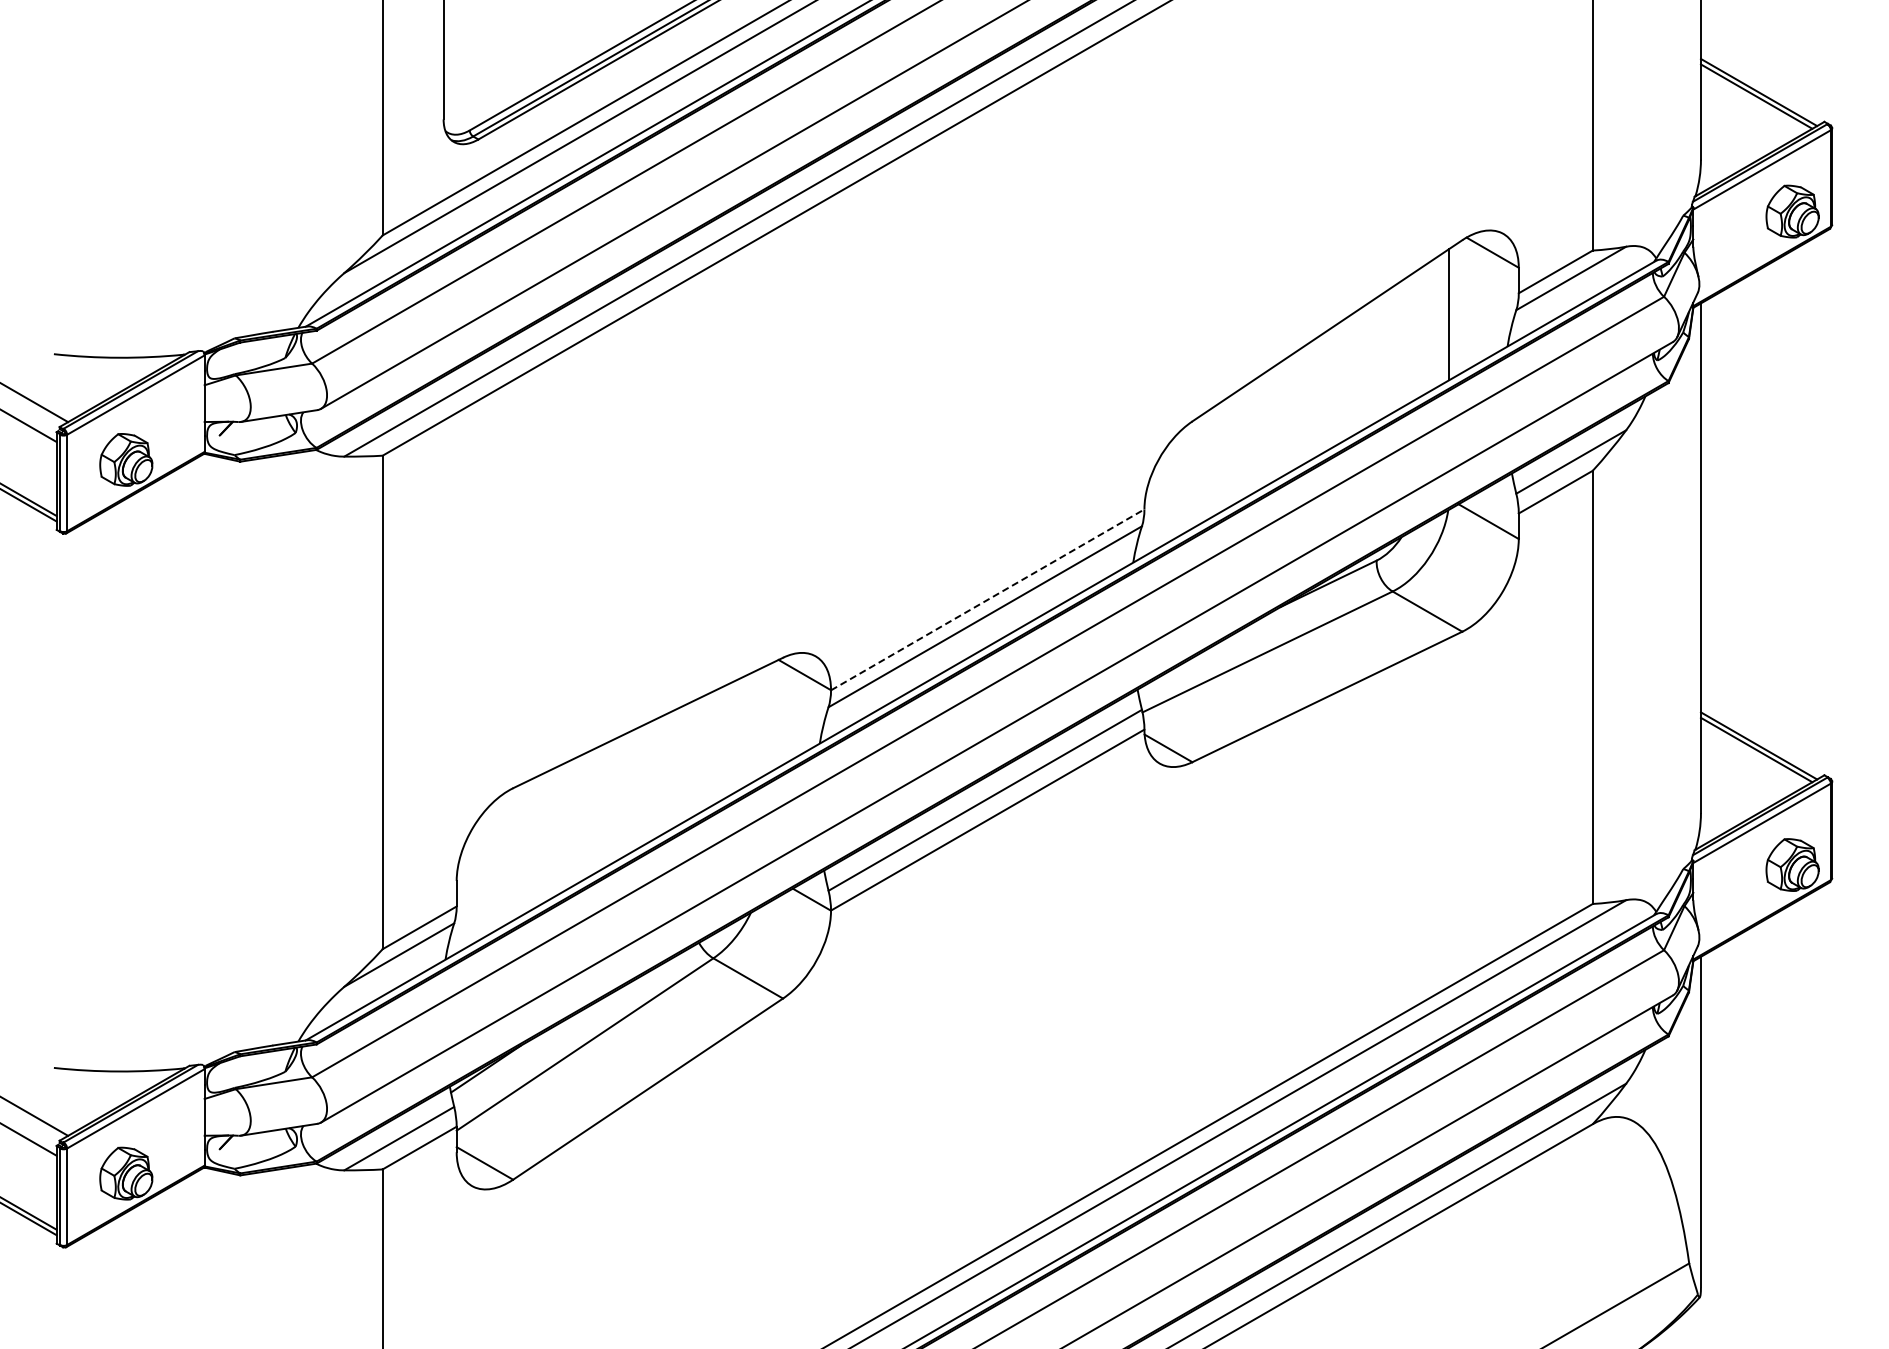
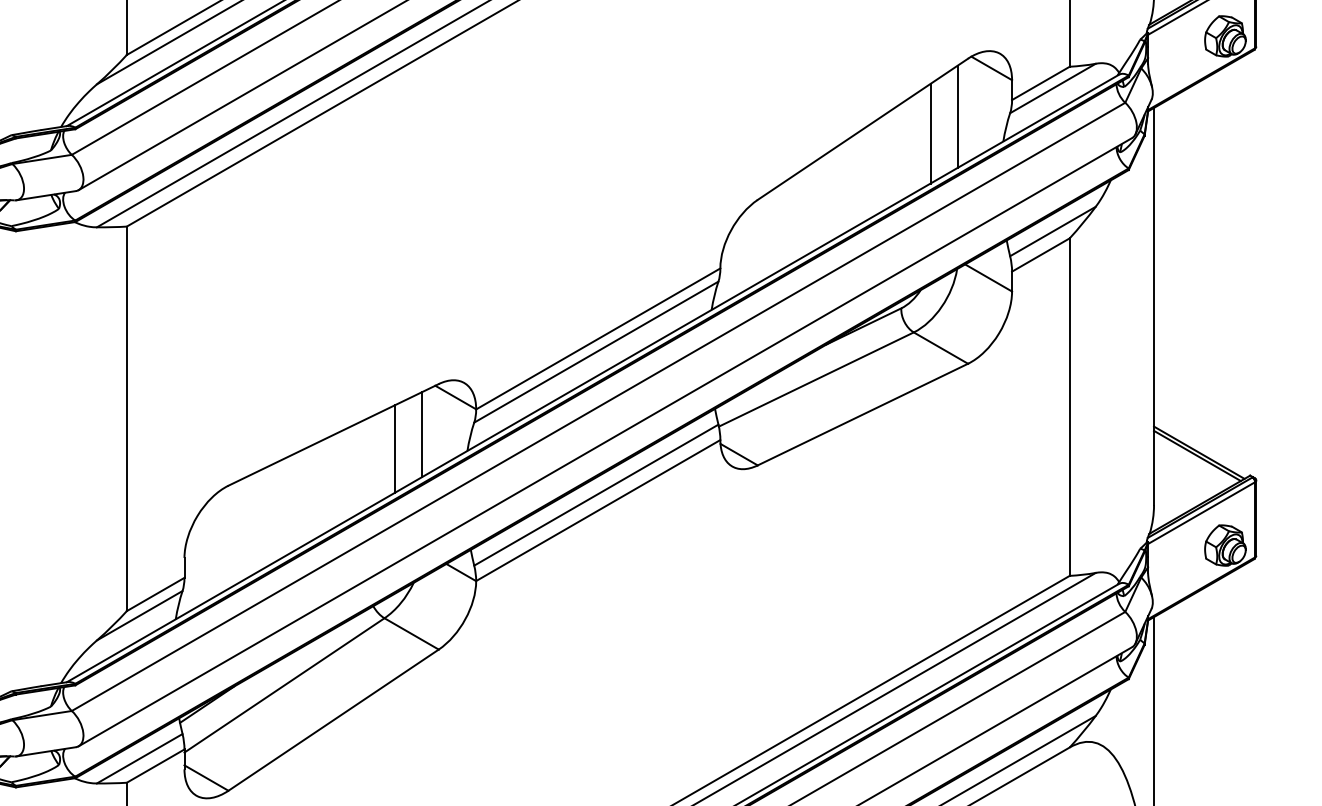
line: (1414, 336) -> (930, 133), added
line: (987, 599) -> (598, 338), dashed -> solid
line: (761, 722) -> (421, 434), added
line: (726, 741) -> (394, 449), added

